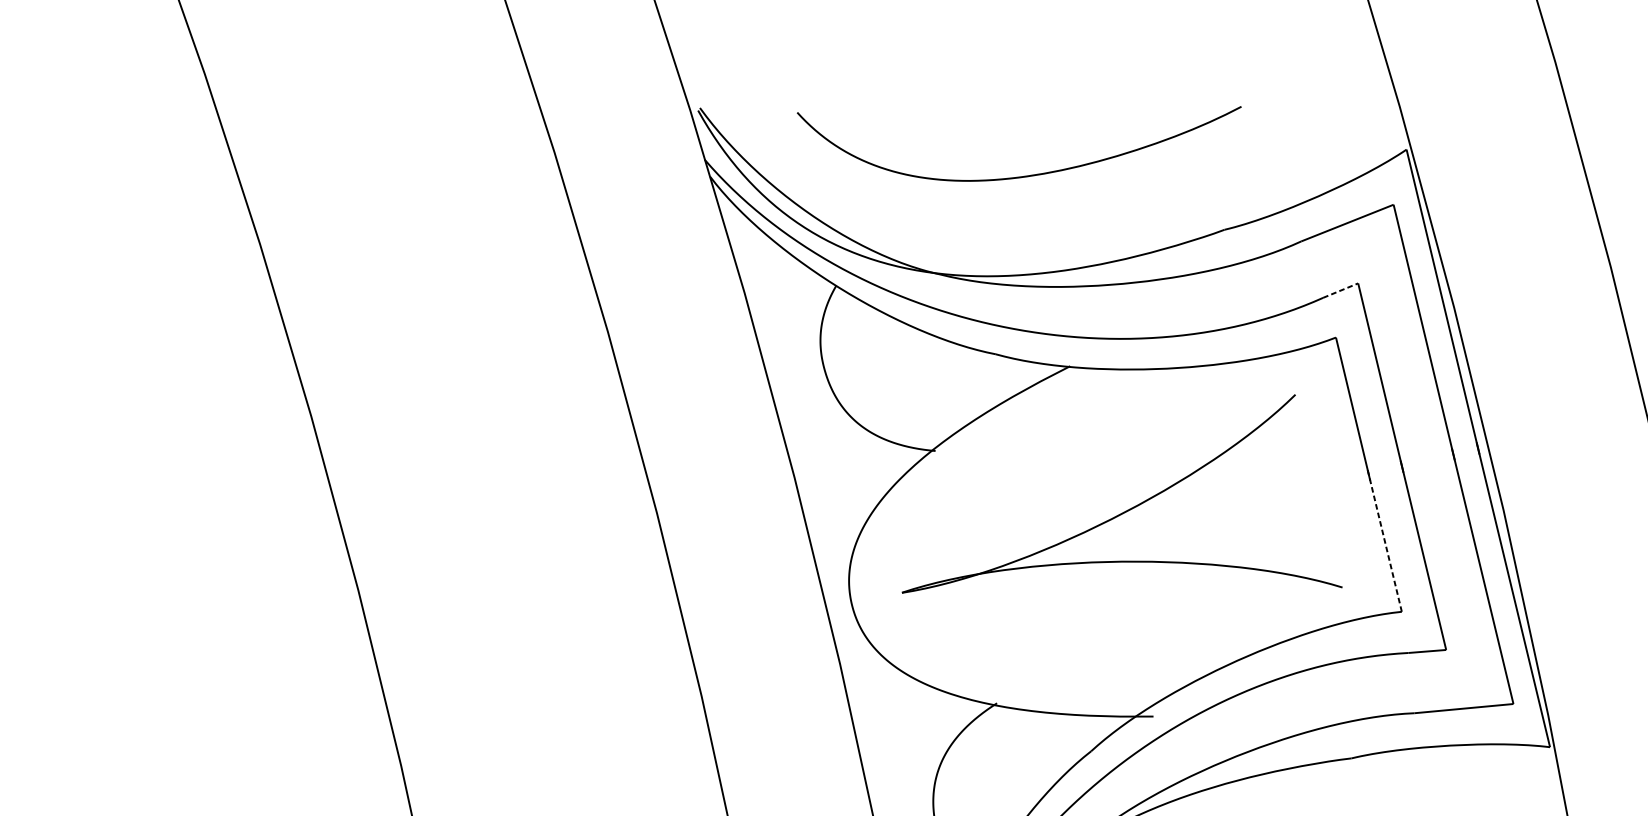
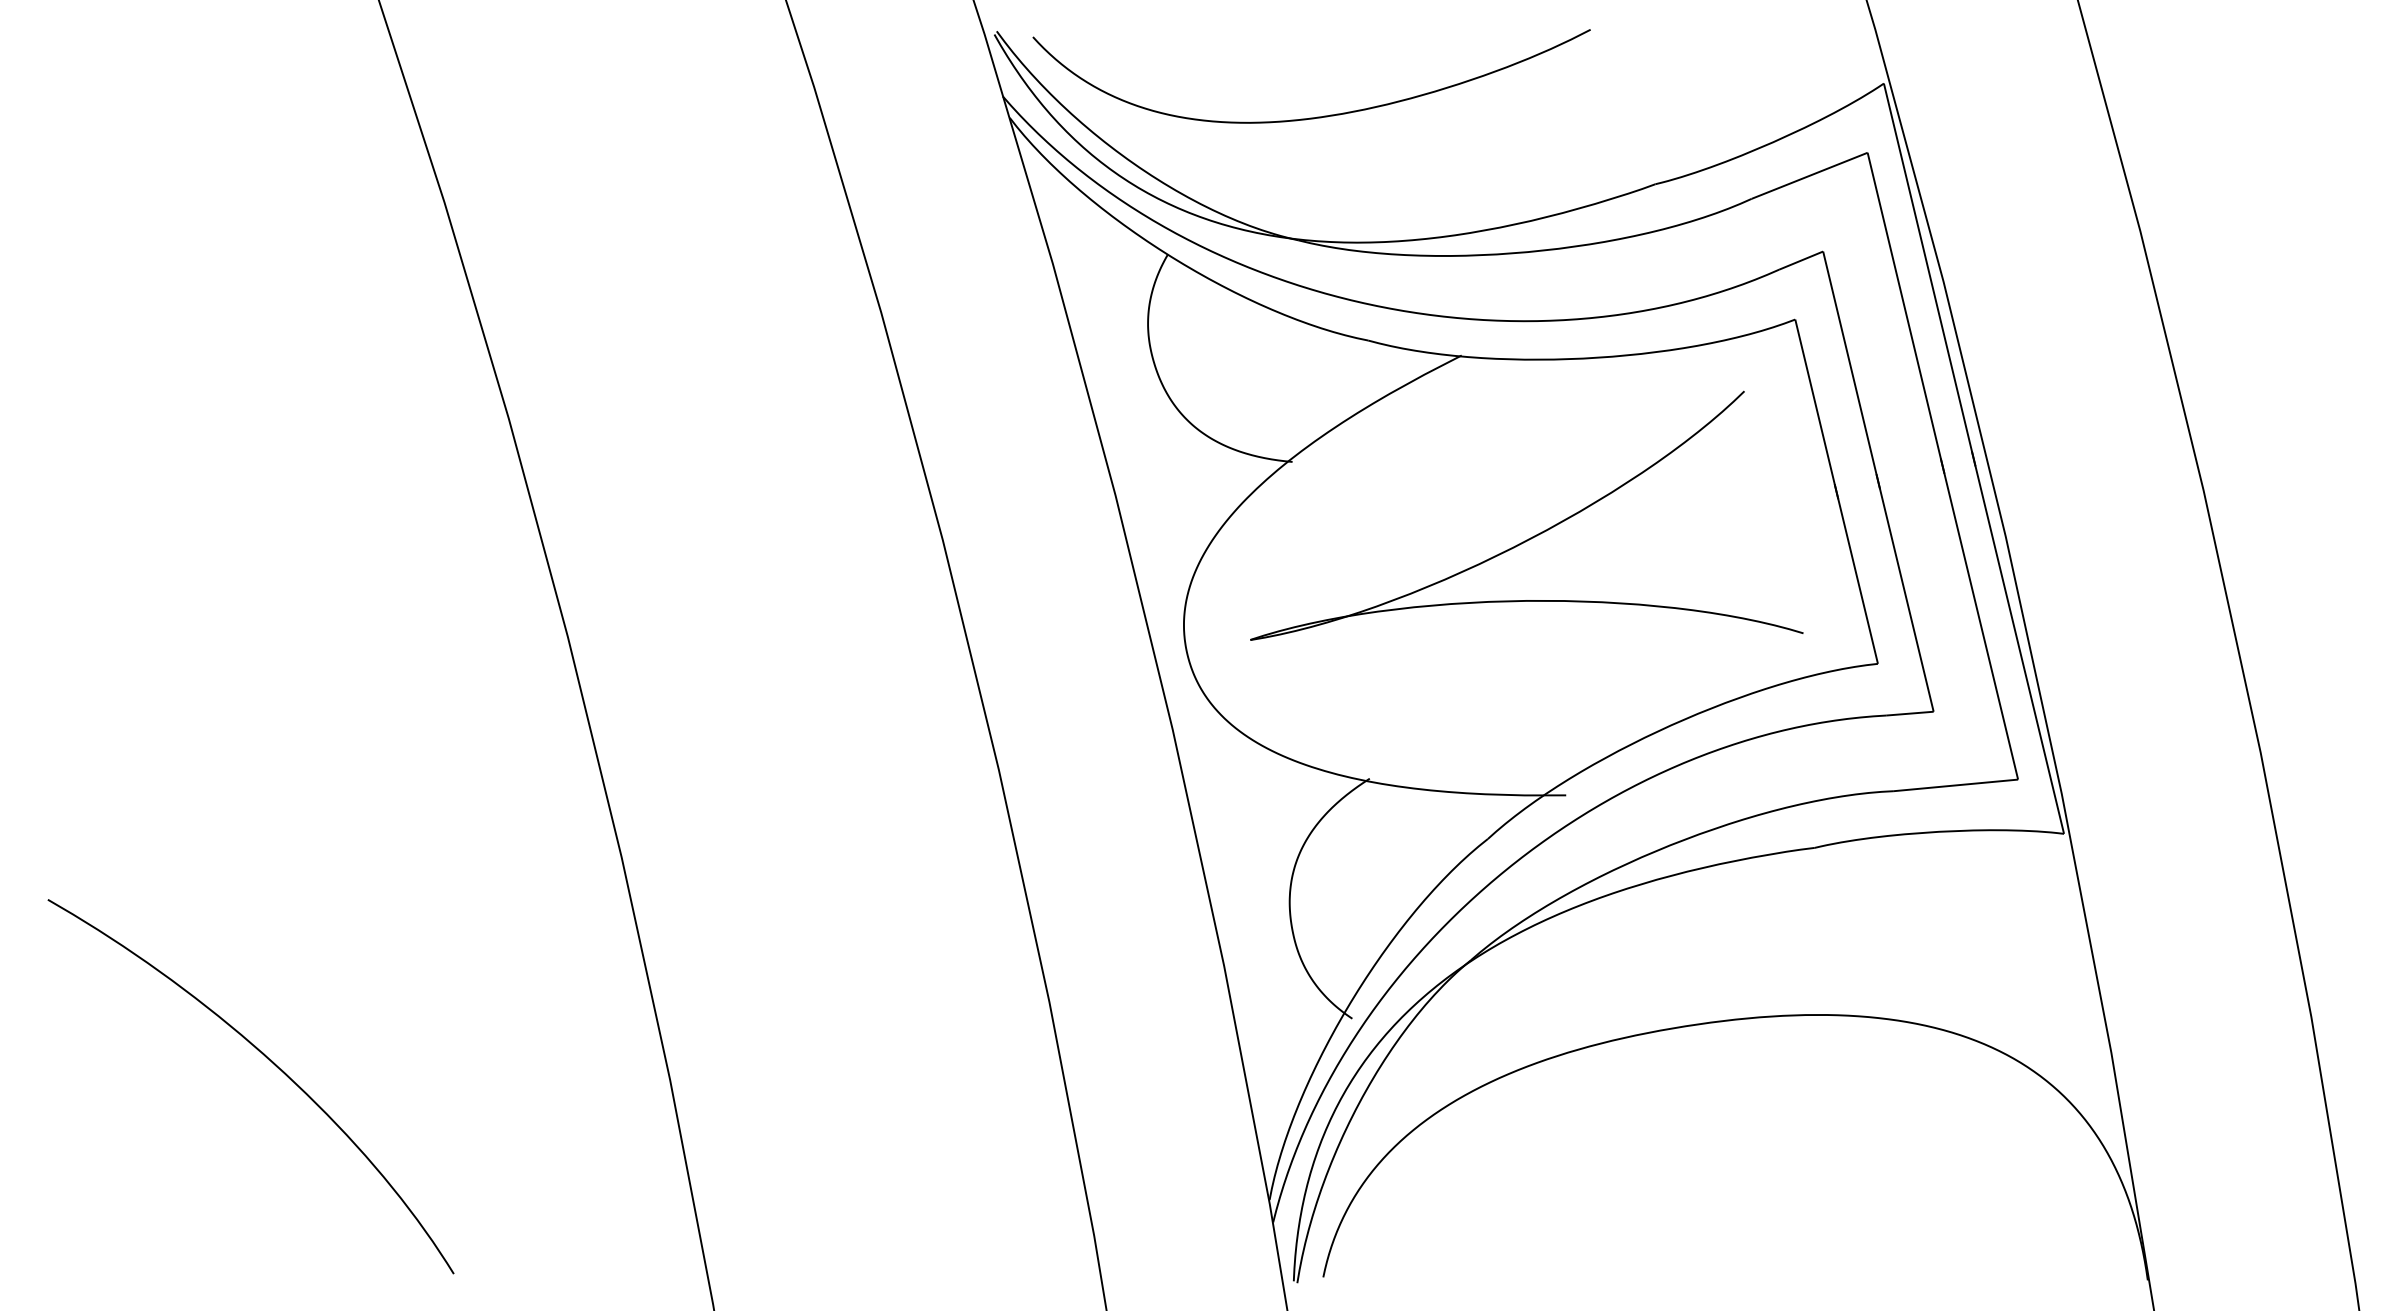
curve: (1023, 175) -> (1317, 116), moved
line: (1340, 290) -> (1801, 260), dashed -> solid
line: (1384, 539) -> (1856, 573), dashed -> solid

